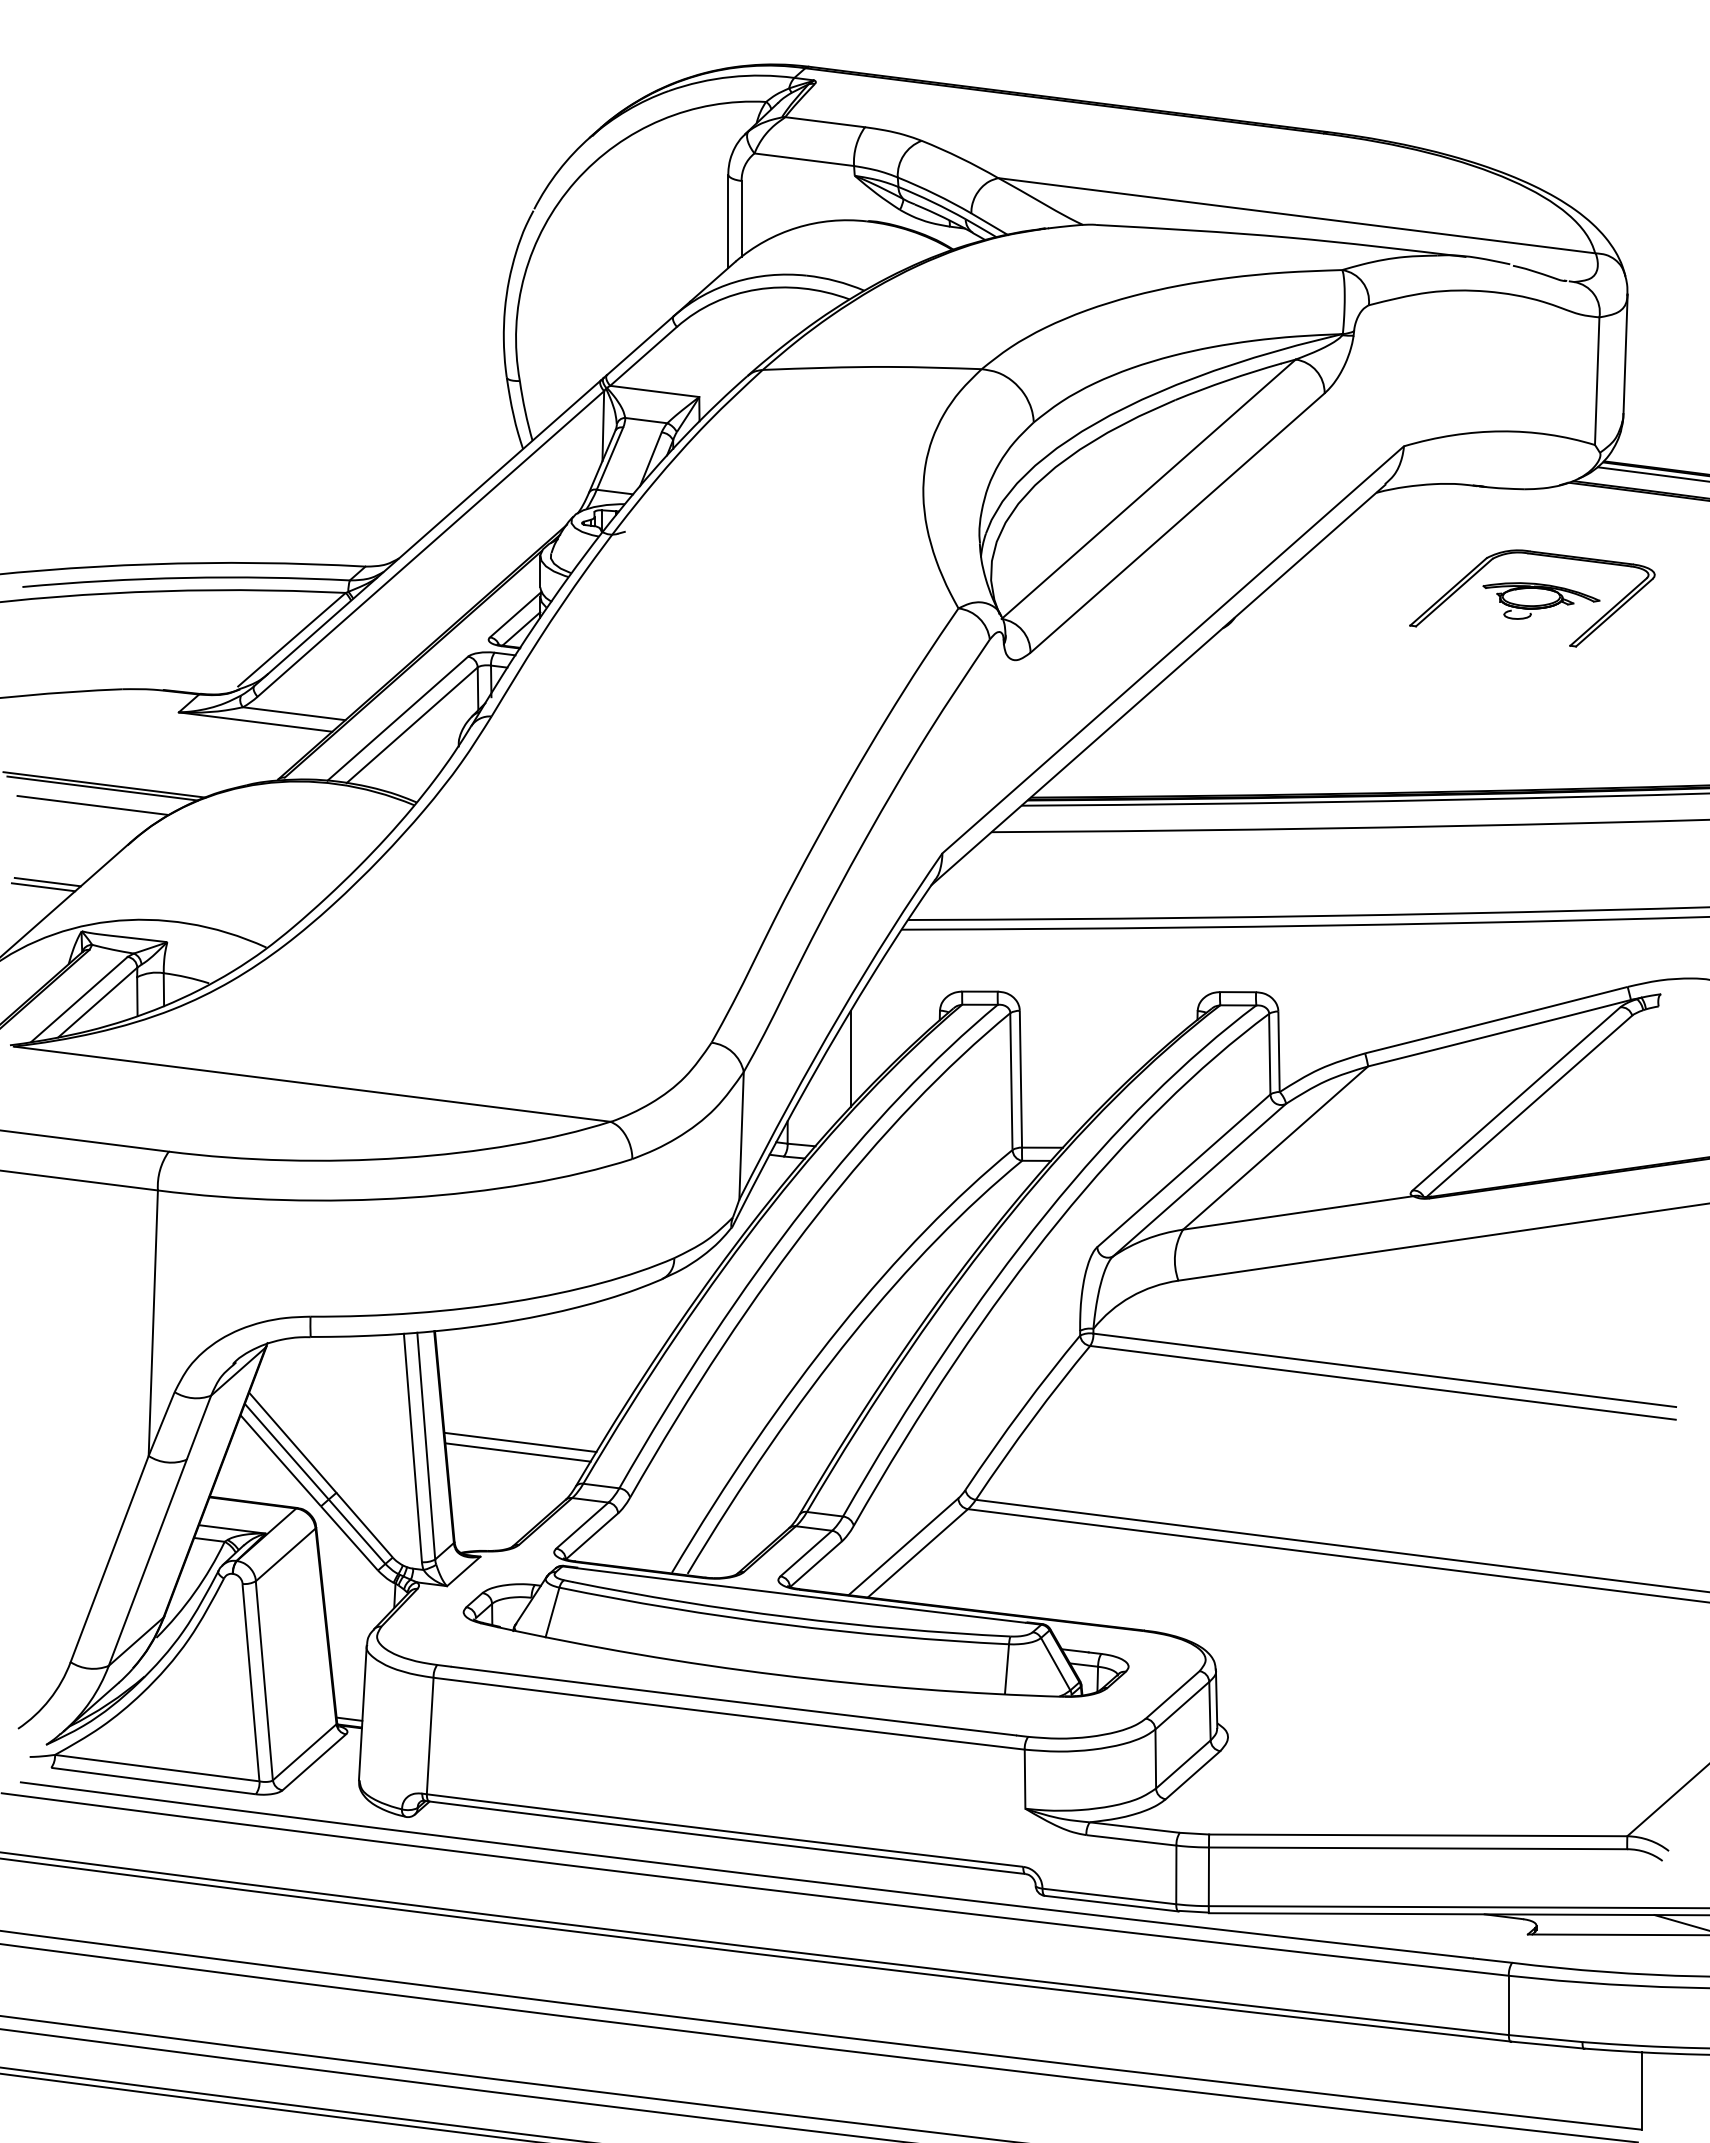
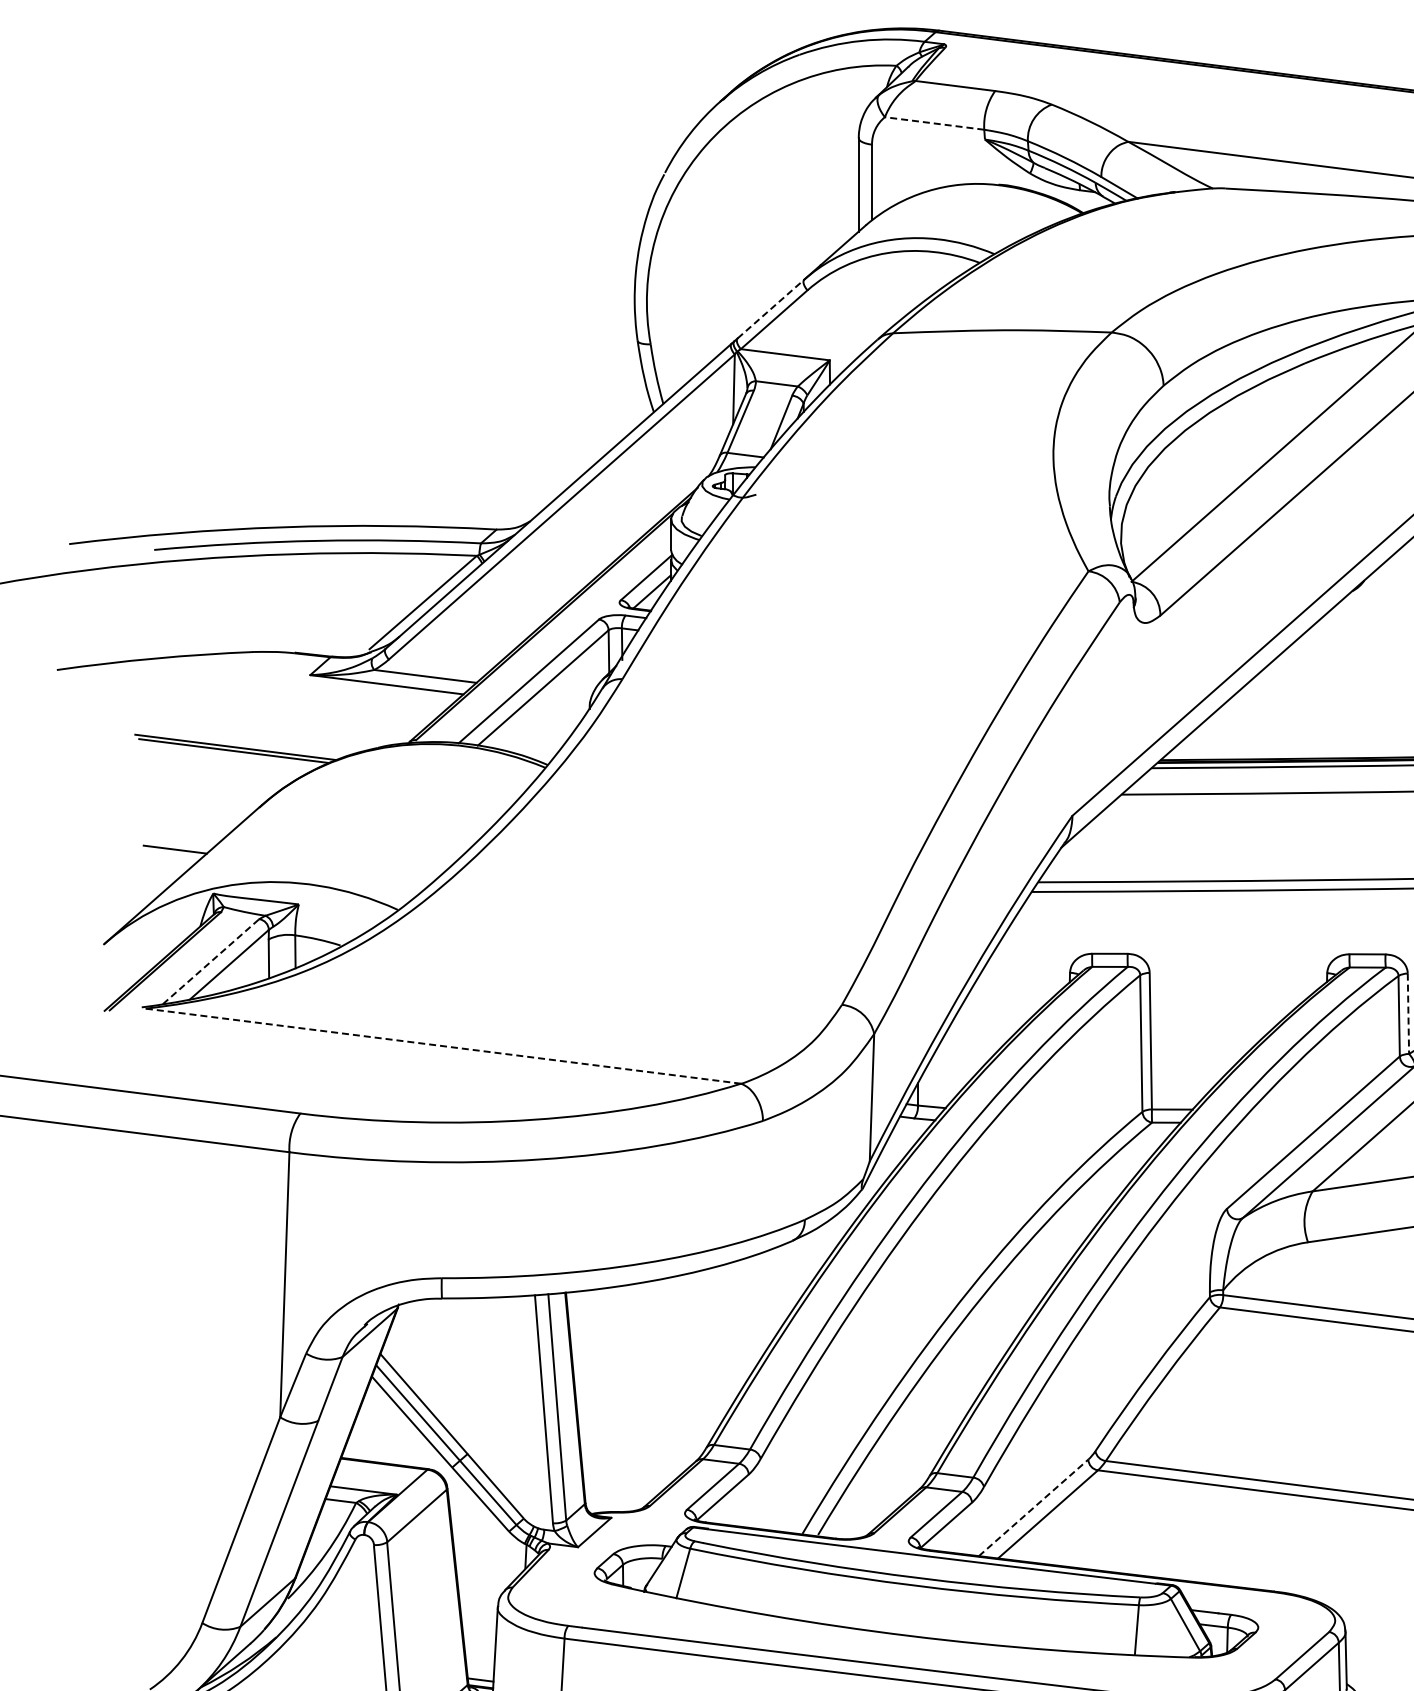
line: (803, 159) -> (933, 123), solid -> dashed
line: (640, 345) -> (771, 308), solid -> dashed
line: (92, 805) -> (224, 768), removed
line: (47, 881) -> (179, 843), removed
line: (79, 999) -> (211, 961), solid -> dashed
line: (1279, 1051) -> (1408, 1013), solid -> dashed
line: (850, 1058) -> (980, 1020), removed
line: (312, 1084) -> (443, 1046), solid -> dashed
line: (520, 1442) -> (651, 1403), removed
line: (517, 1452) -> (648, 1413), removed
line: (903, 1546) -> (1033, 1507), solid -> dashed

